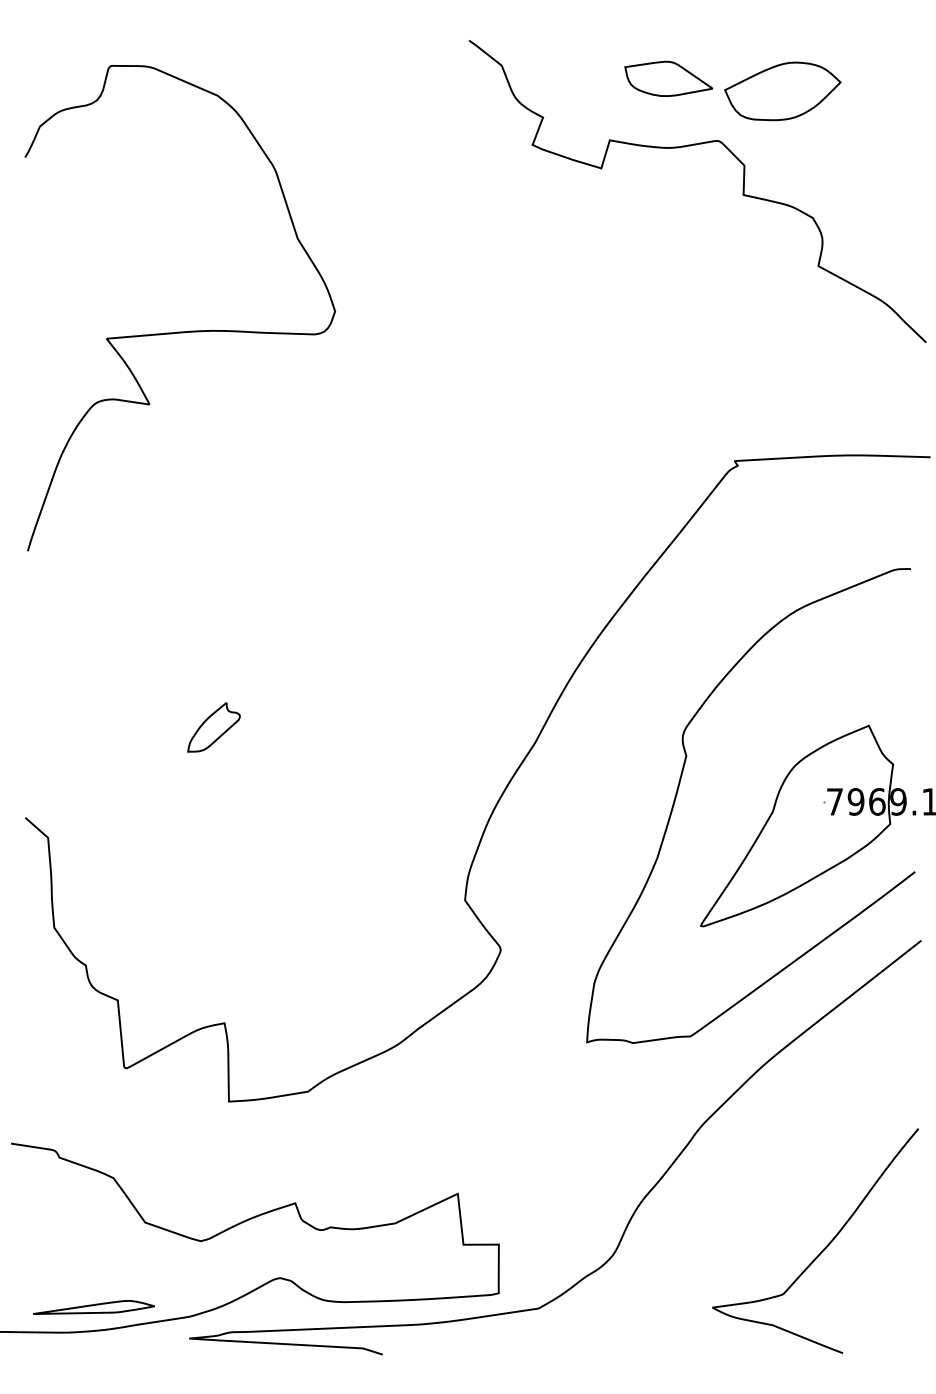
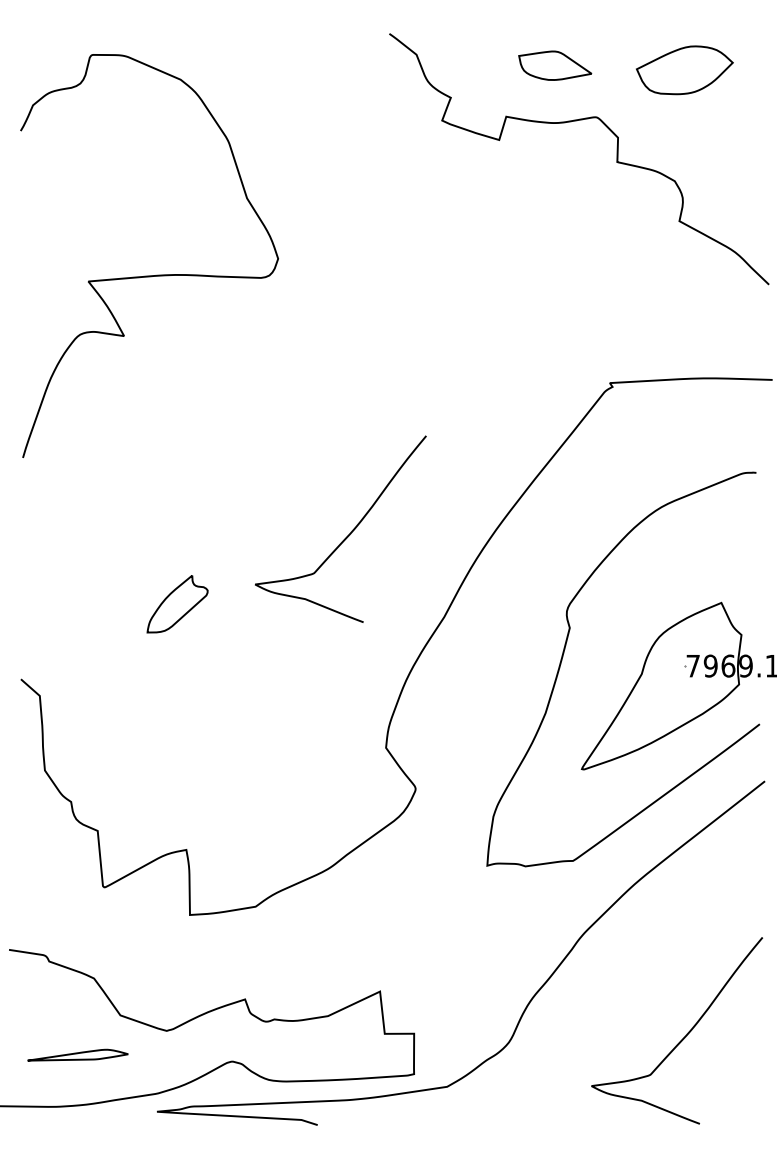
part: (782, 91) -> (684, 70), moved
curve: (418, 644) -> (347, 535), added
part: (213, 727) -> (177, 604), size x1.4
part: (93, 1307) -> (77, 1055), moved

